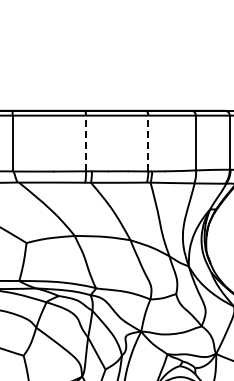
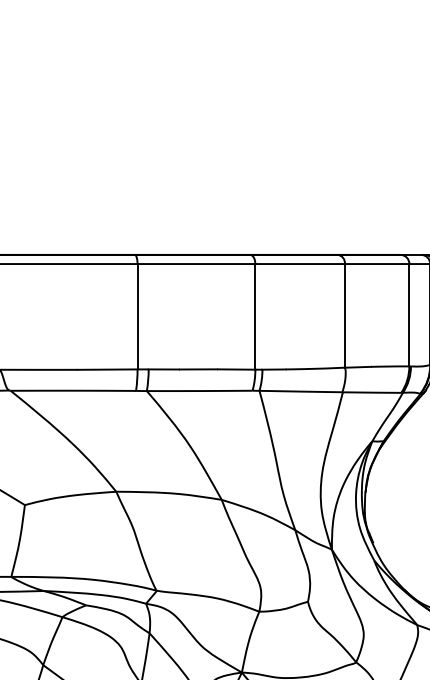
line: (86, 143) -> (138, 316), dashed -> solid
line: (148, 143) -> (255, 316), dashed -> solid

